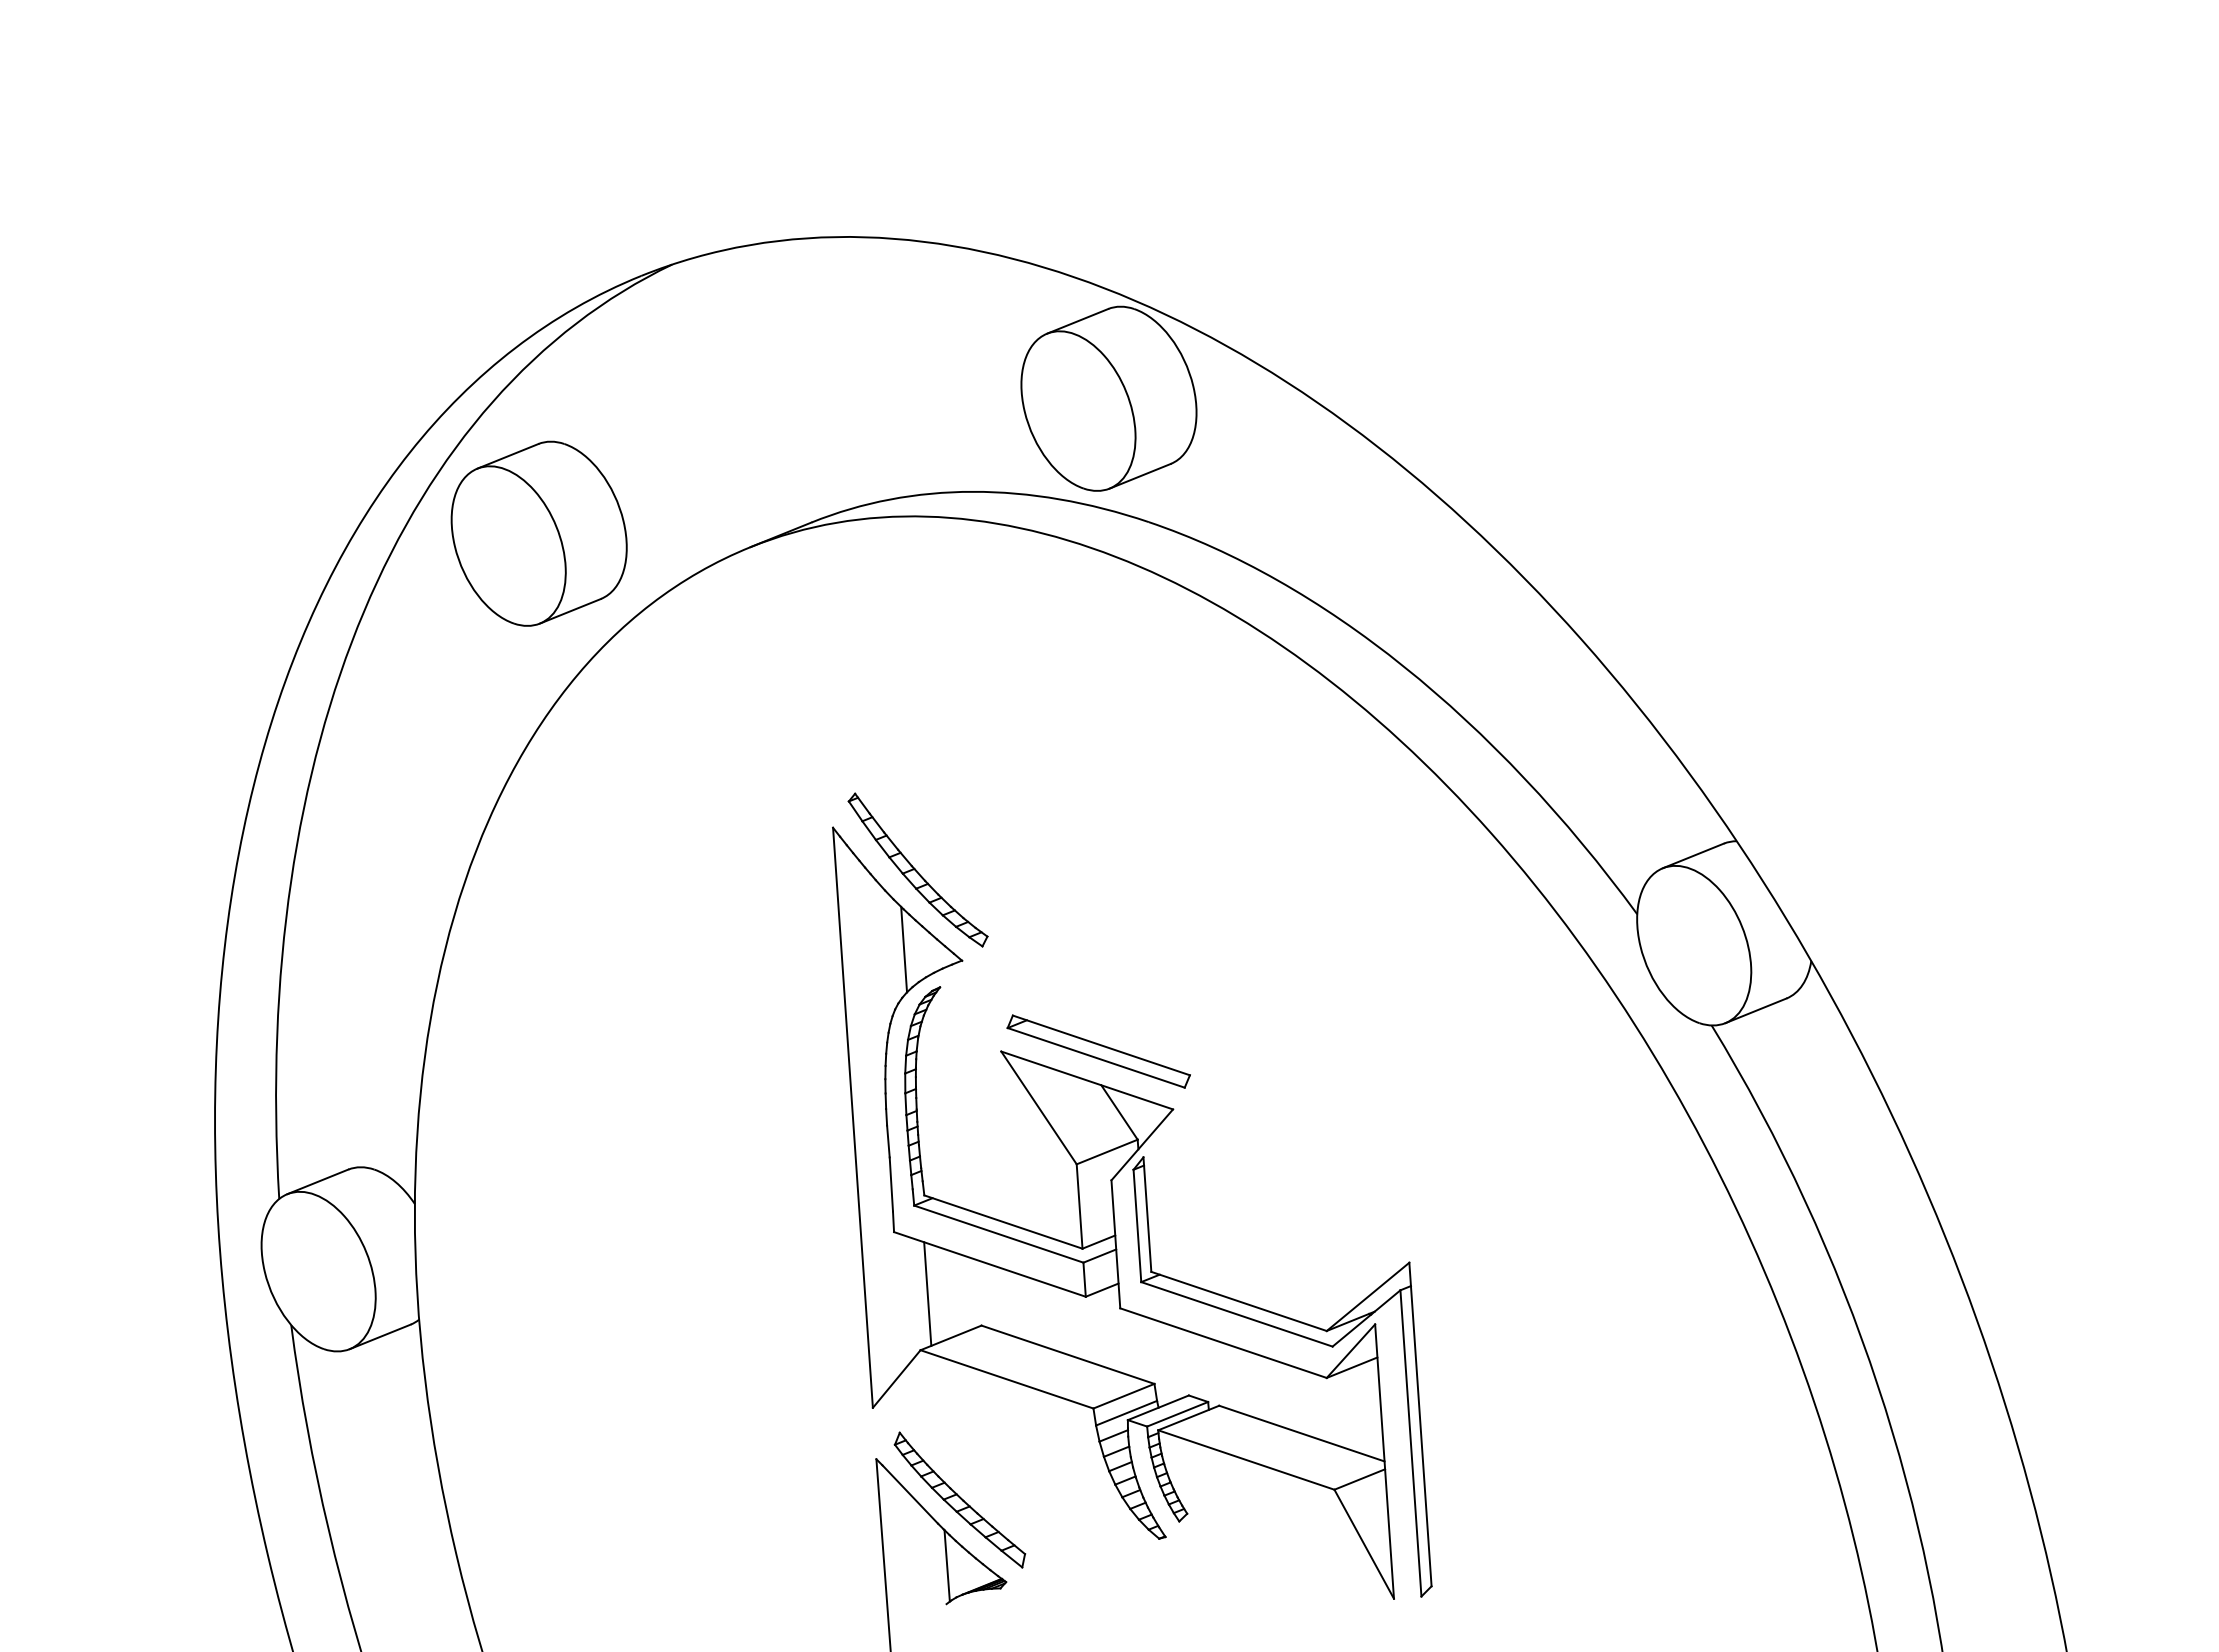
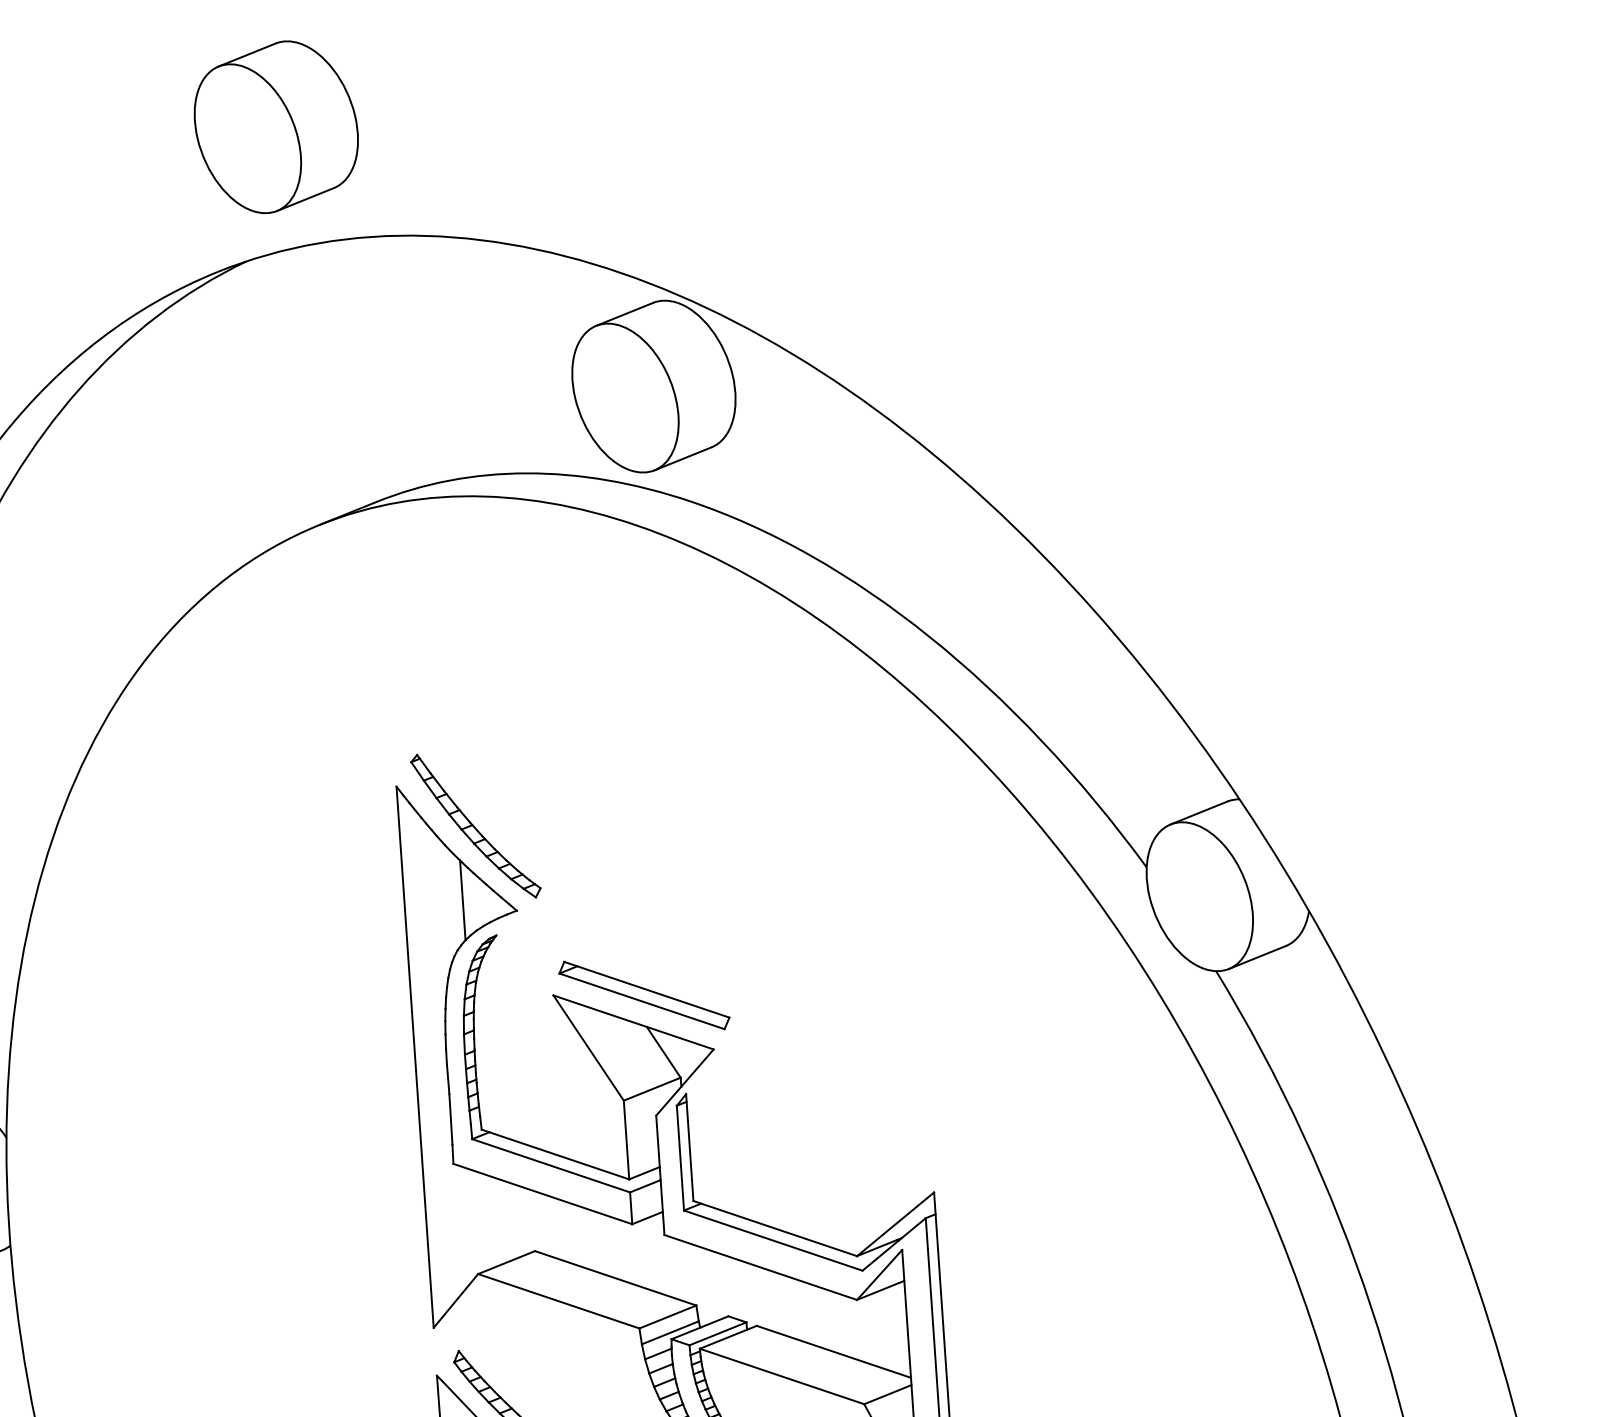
part: (538, 533) -> (275, 126), moved
line: (927, 1293) -> (484, 1221), removed

